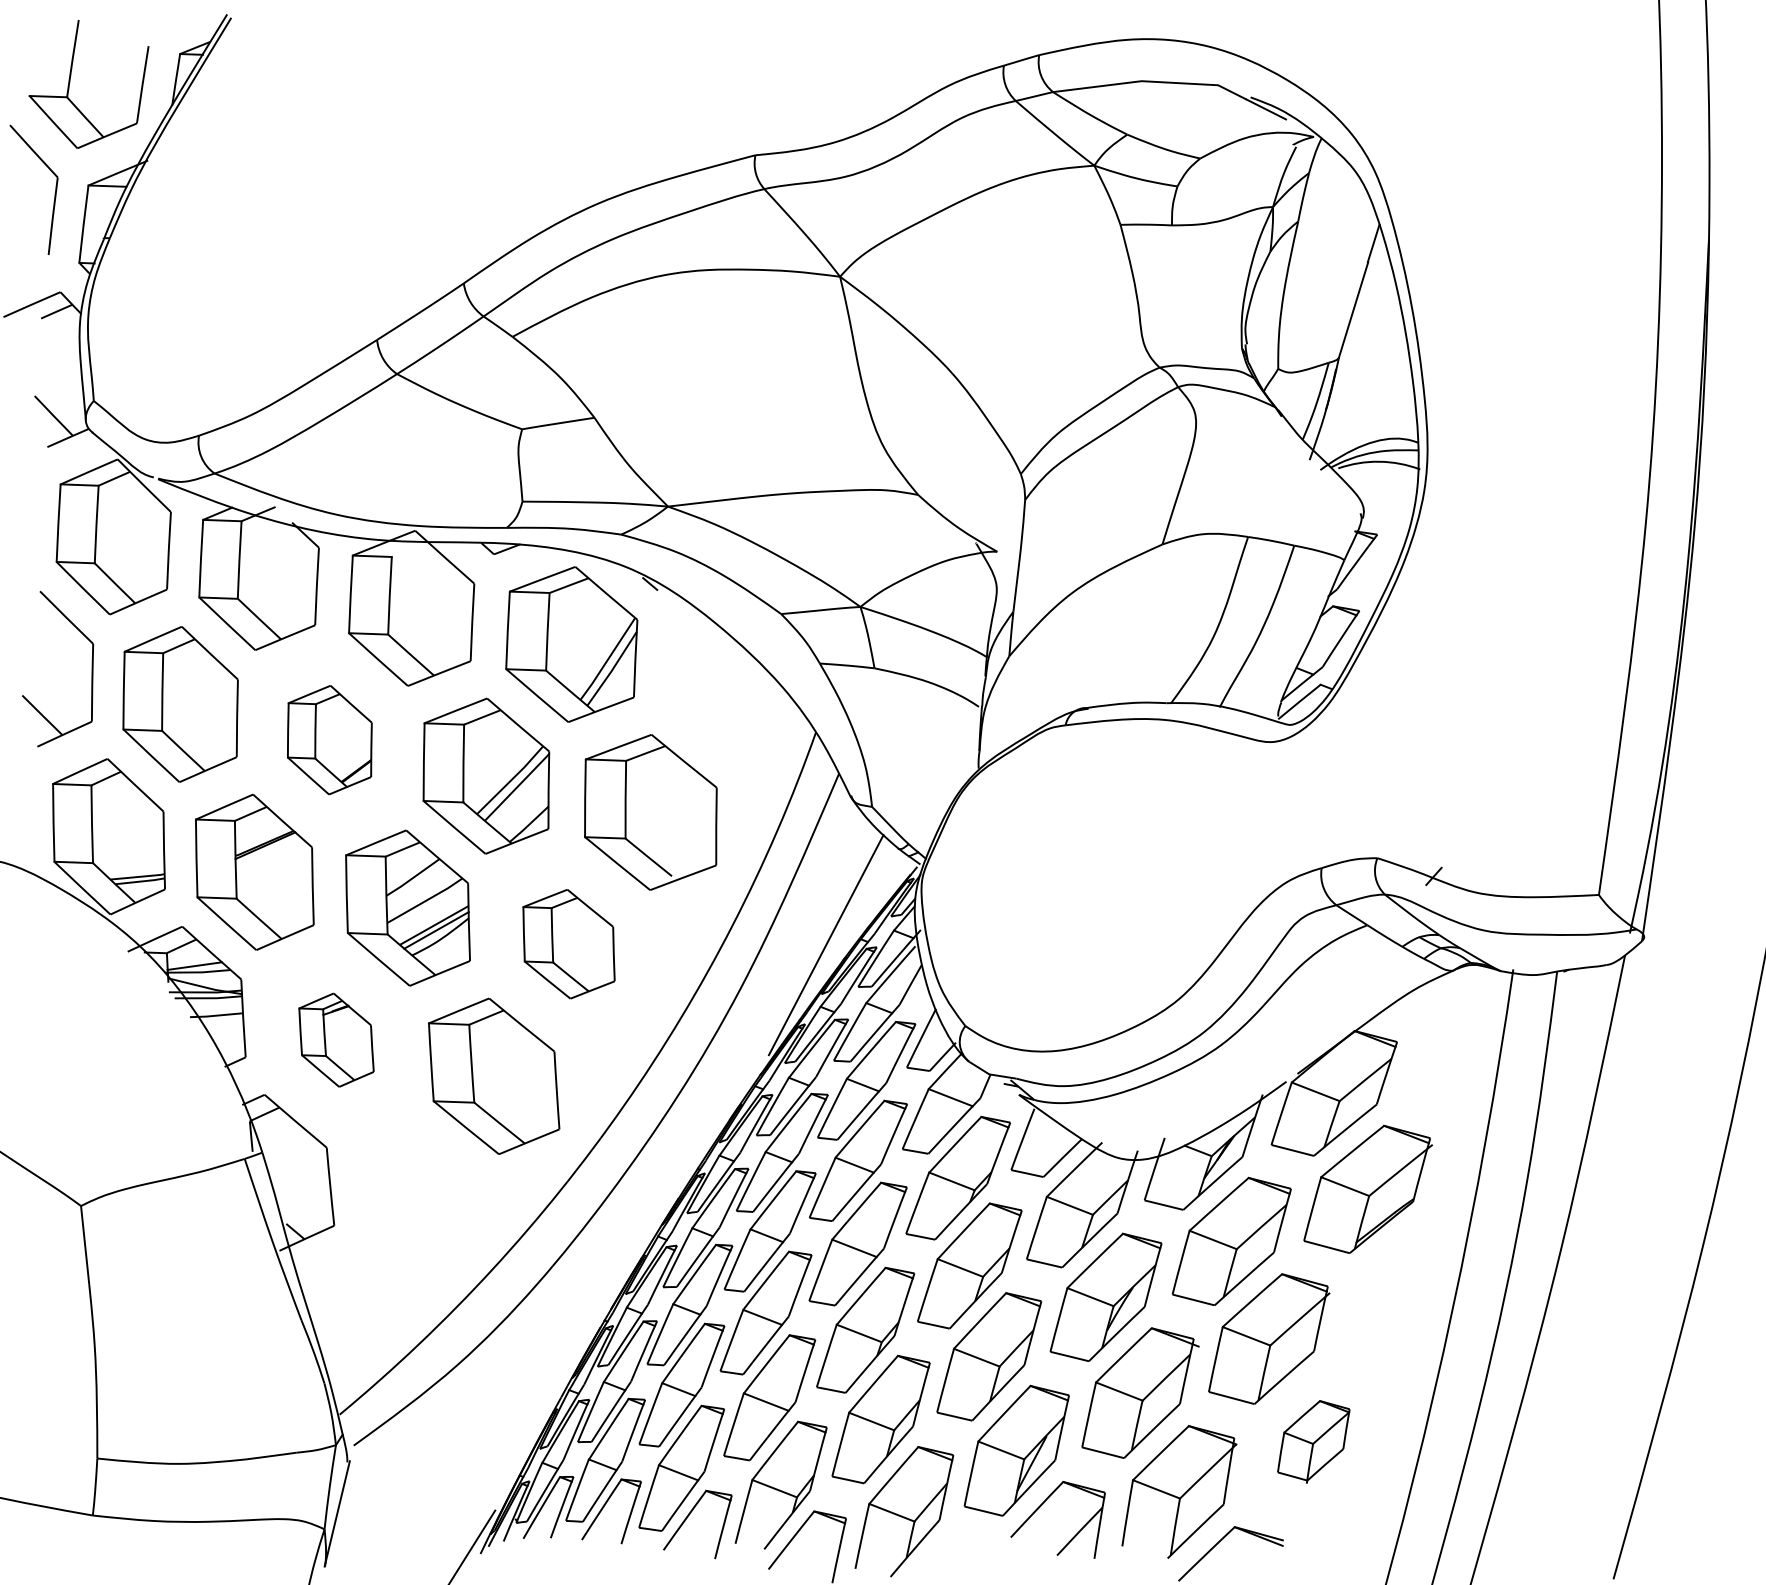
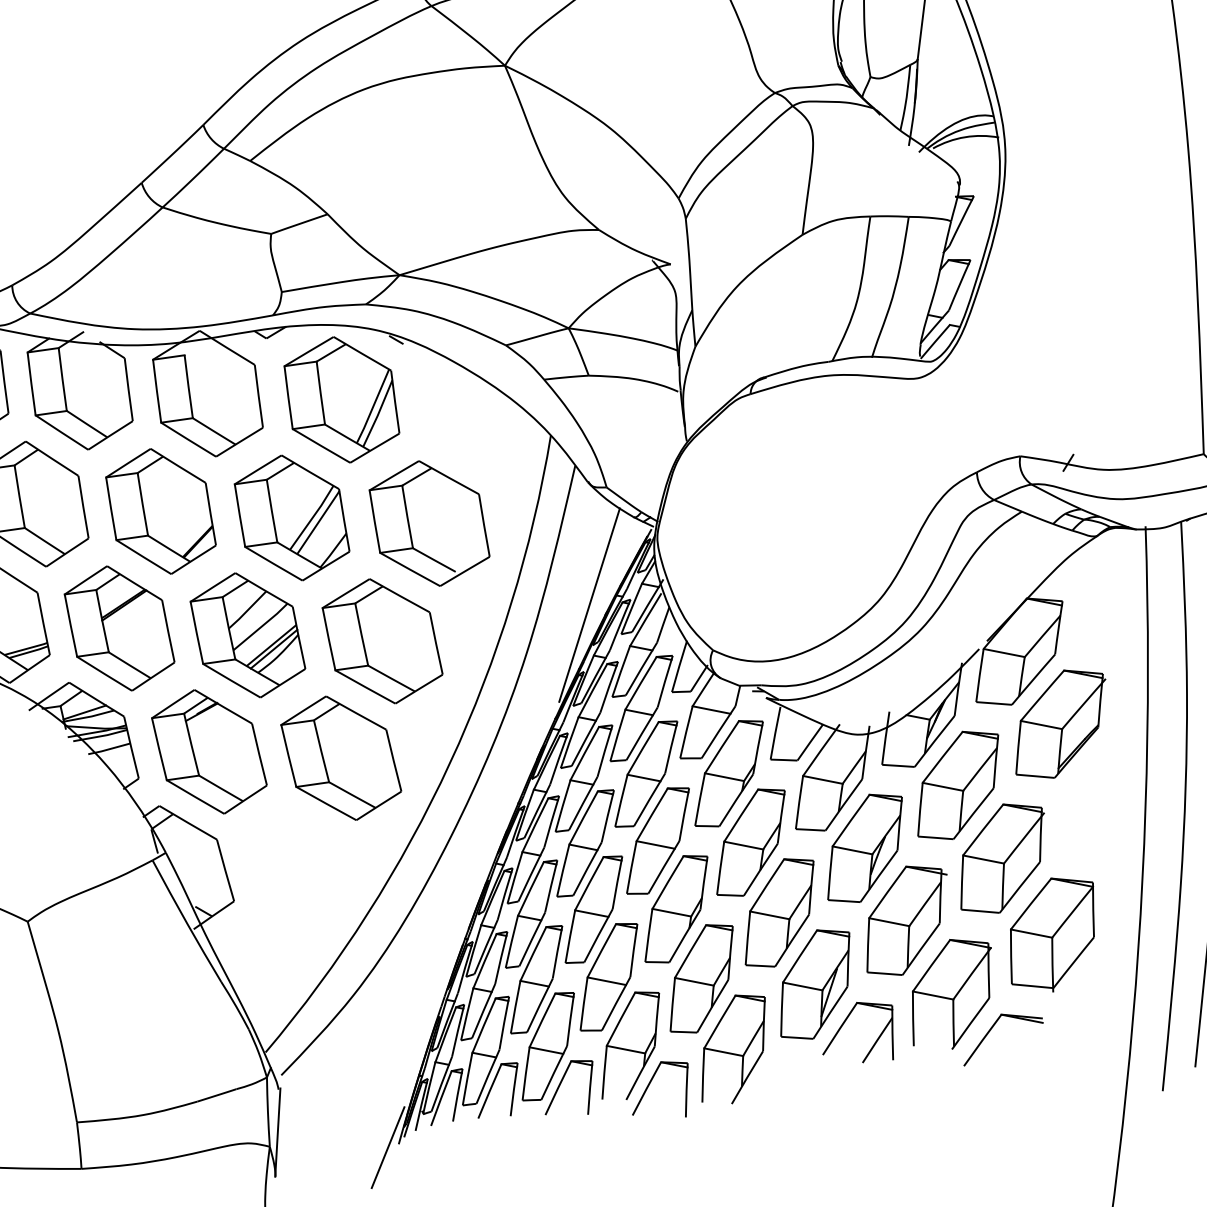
part: (329, 739) -> (160, 510), size x1.43
part: (568, 943) -> (382, 640), size x1.43
part: (336, 1039) -> (209, 751), size x1.67
part: (1313, 1441) -> (1052, 934), size x1.67

